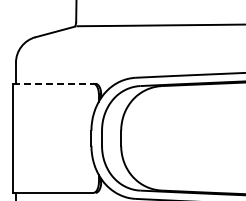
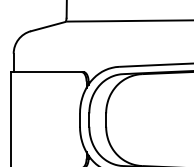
line: (54, 83) -> (47, 71), dashed -> solid

